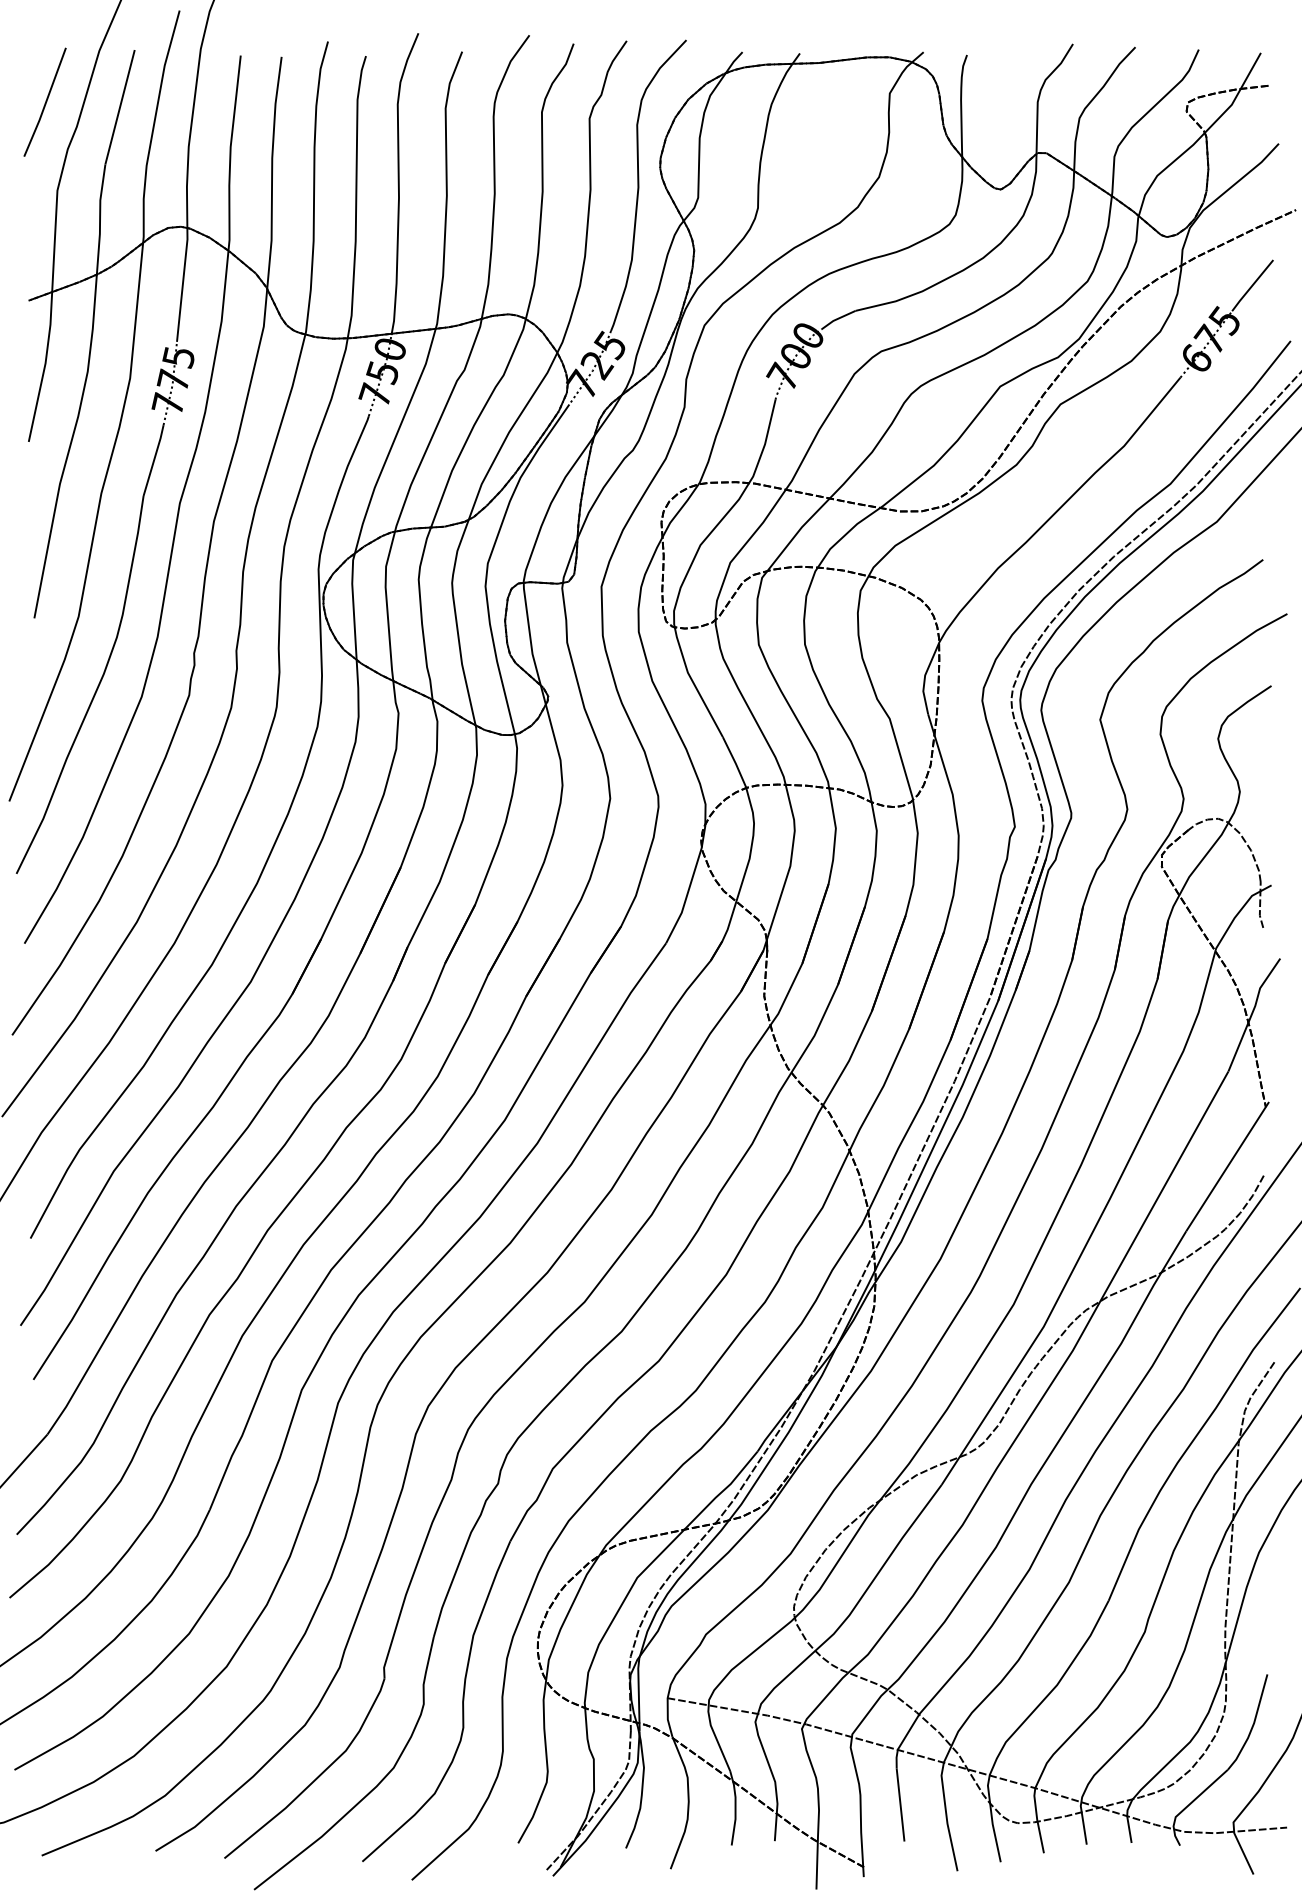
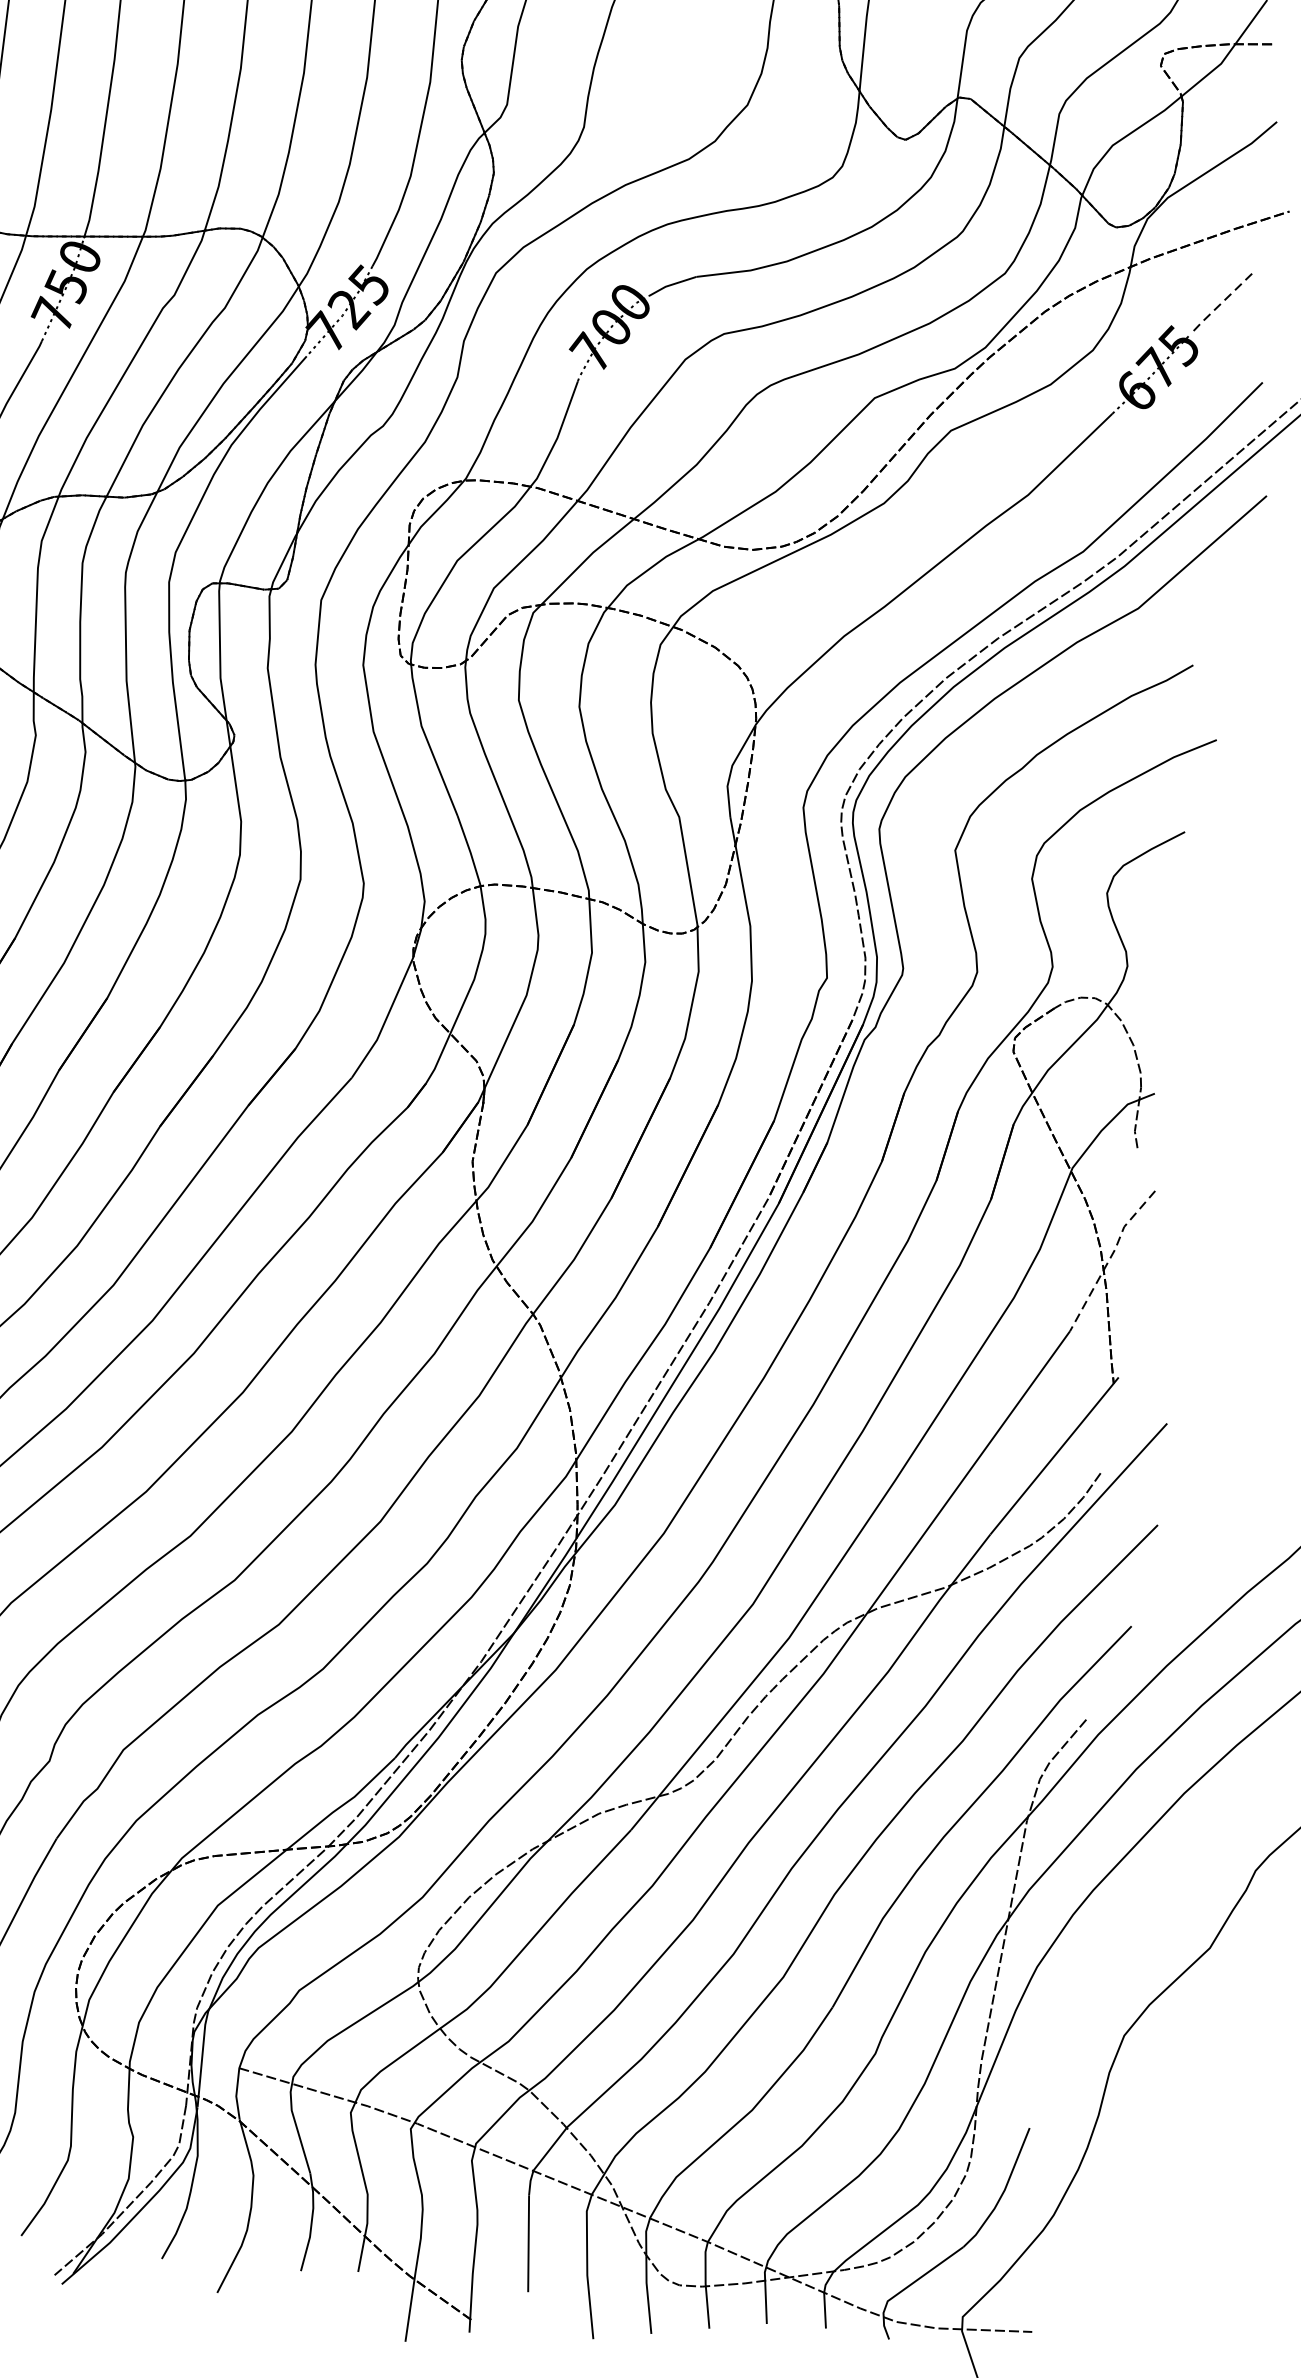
line: (1252, 285) -> (1220, 303), solid -> dashed
line: (1252, 1012) -> (1110, 1257), solid -> dashed

